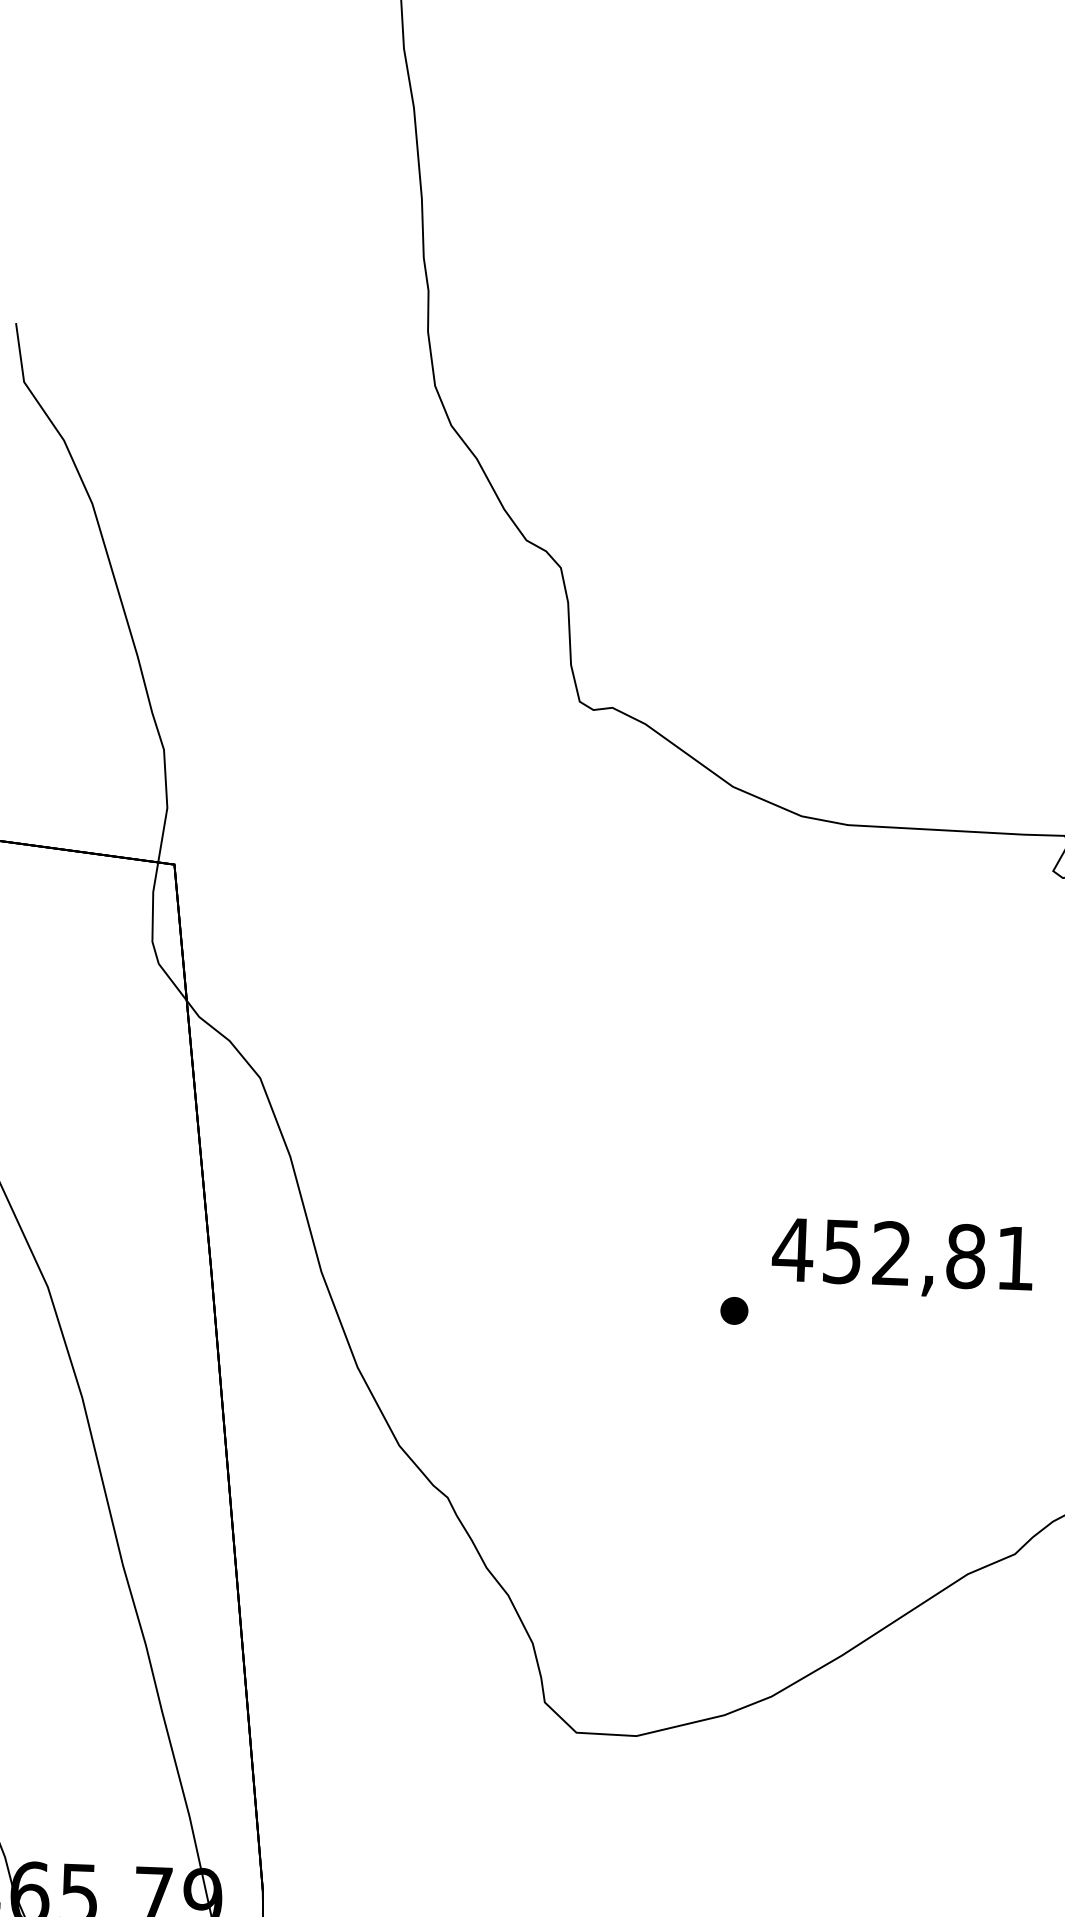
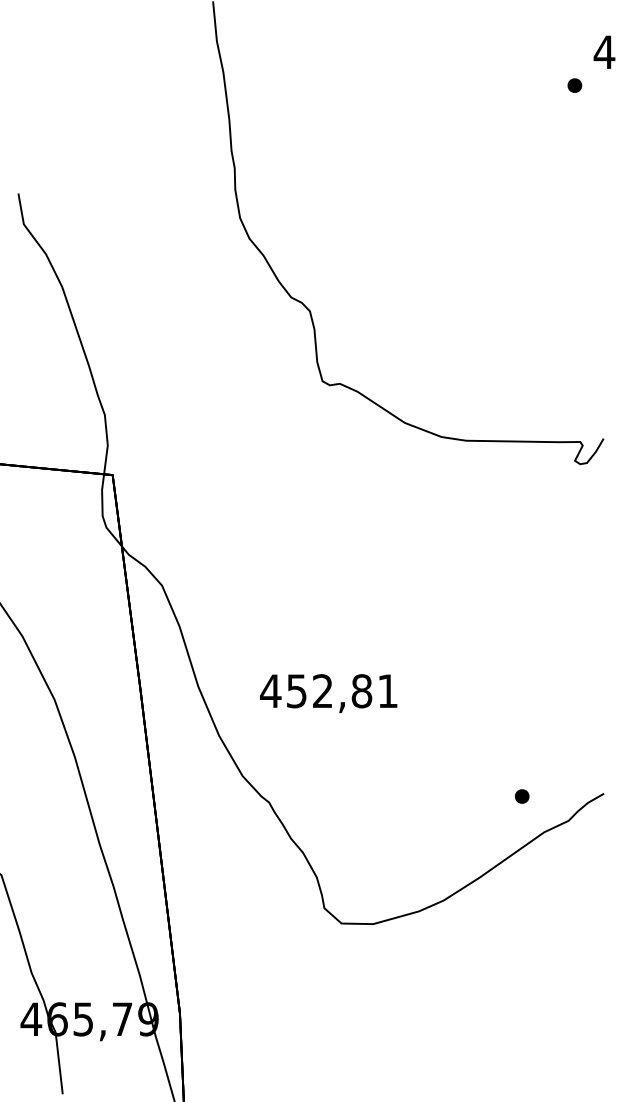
text: (902, 1258) -> (328, 693), moved
part: (734, 1310) -> (522, 796), moved

